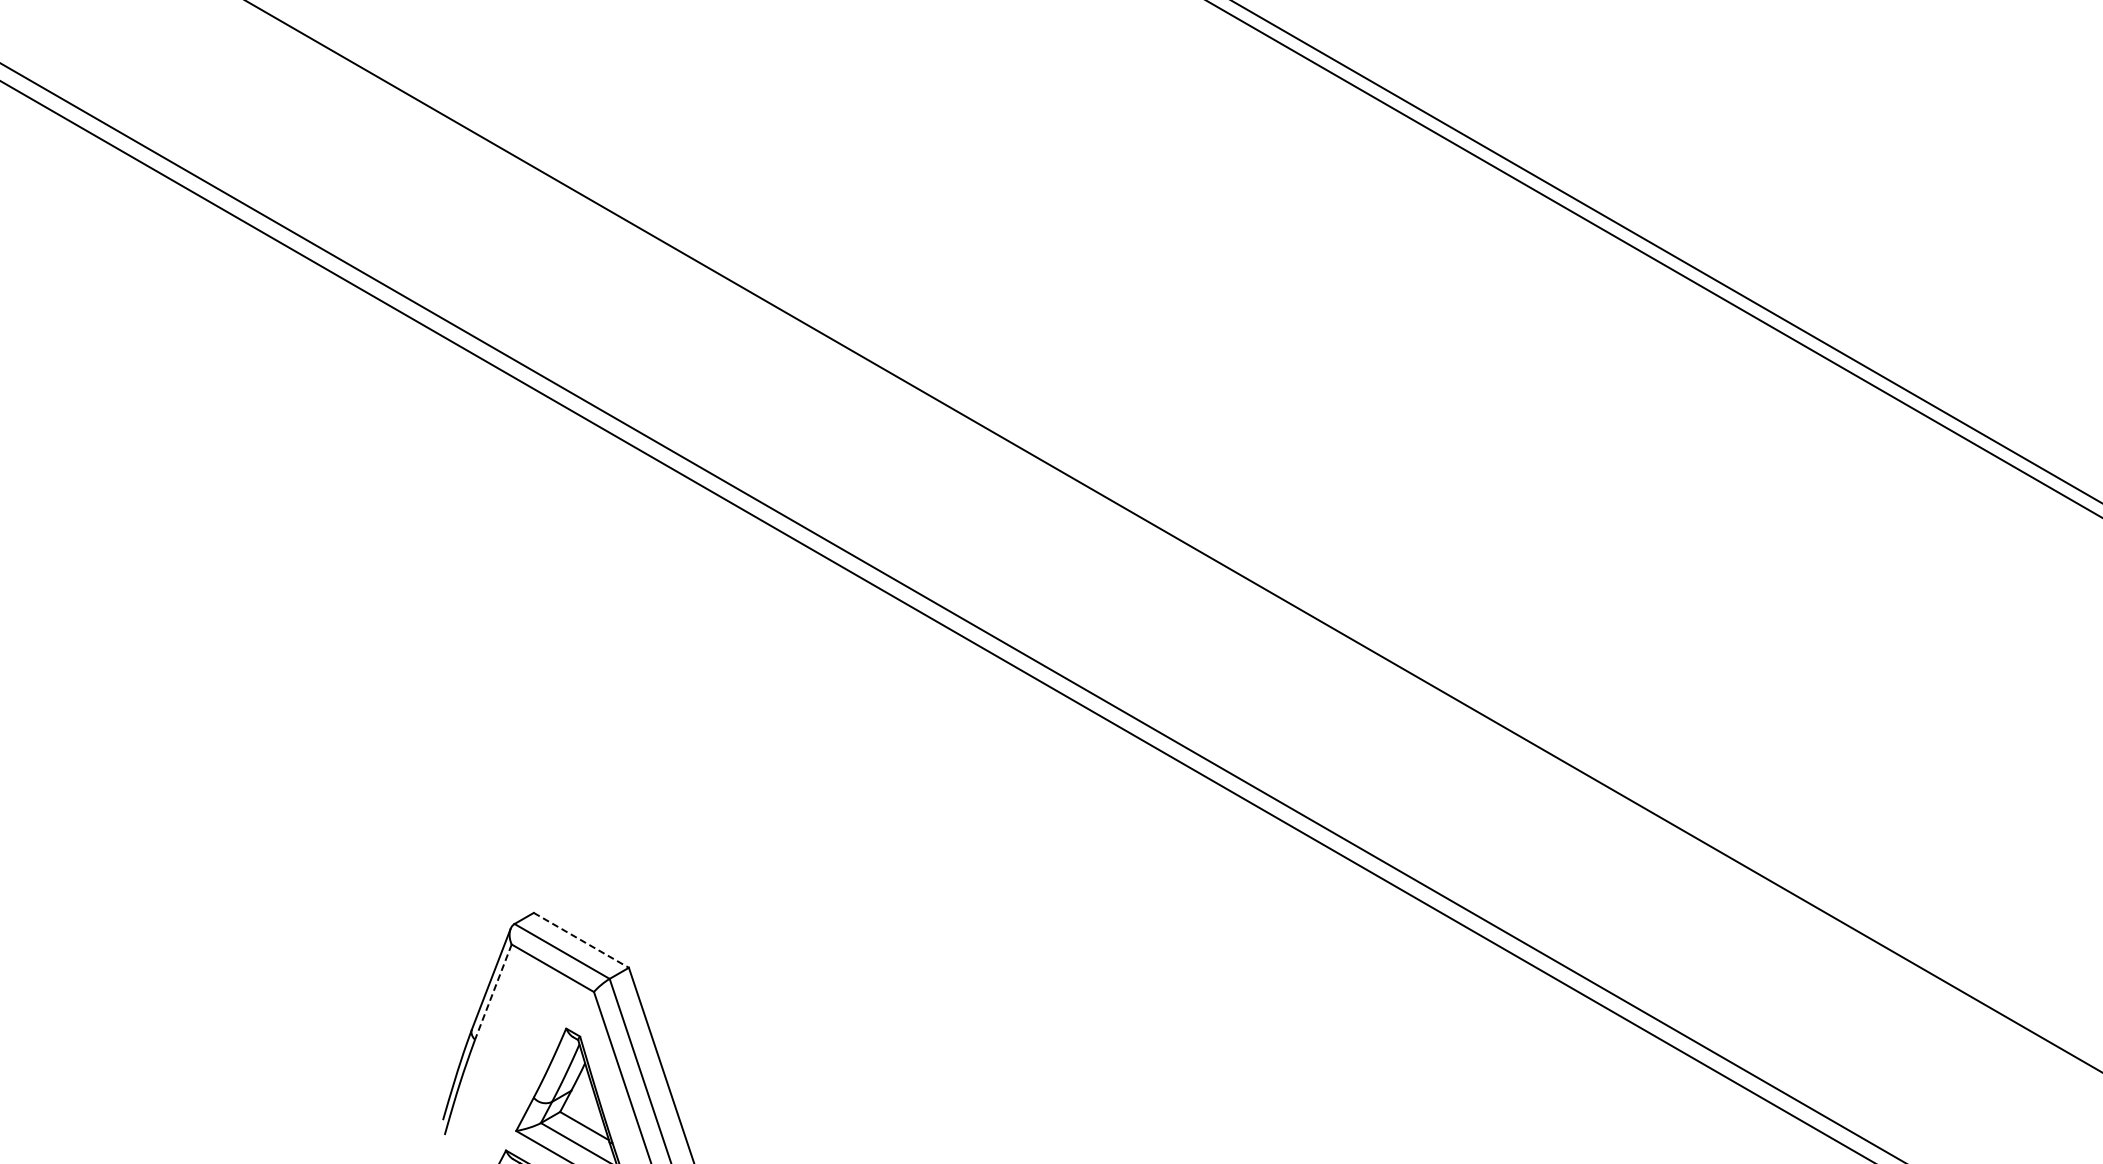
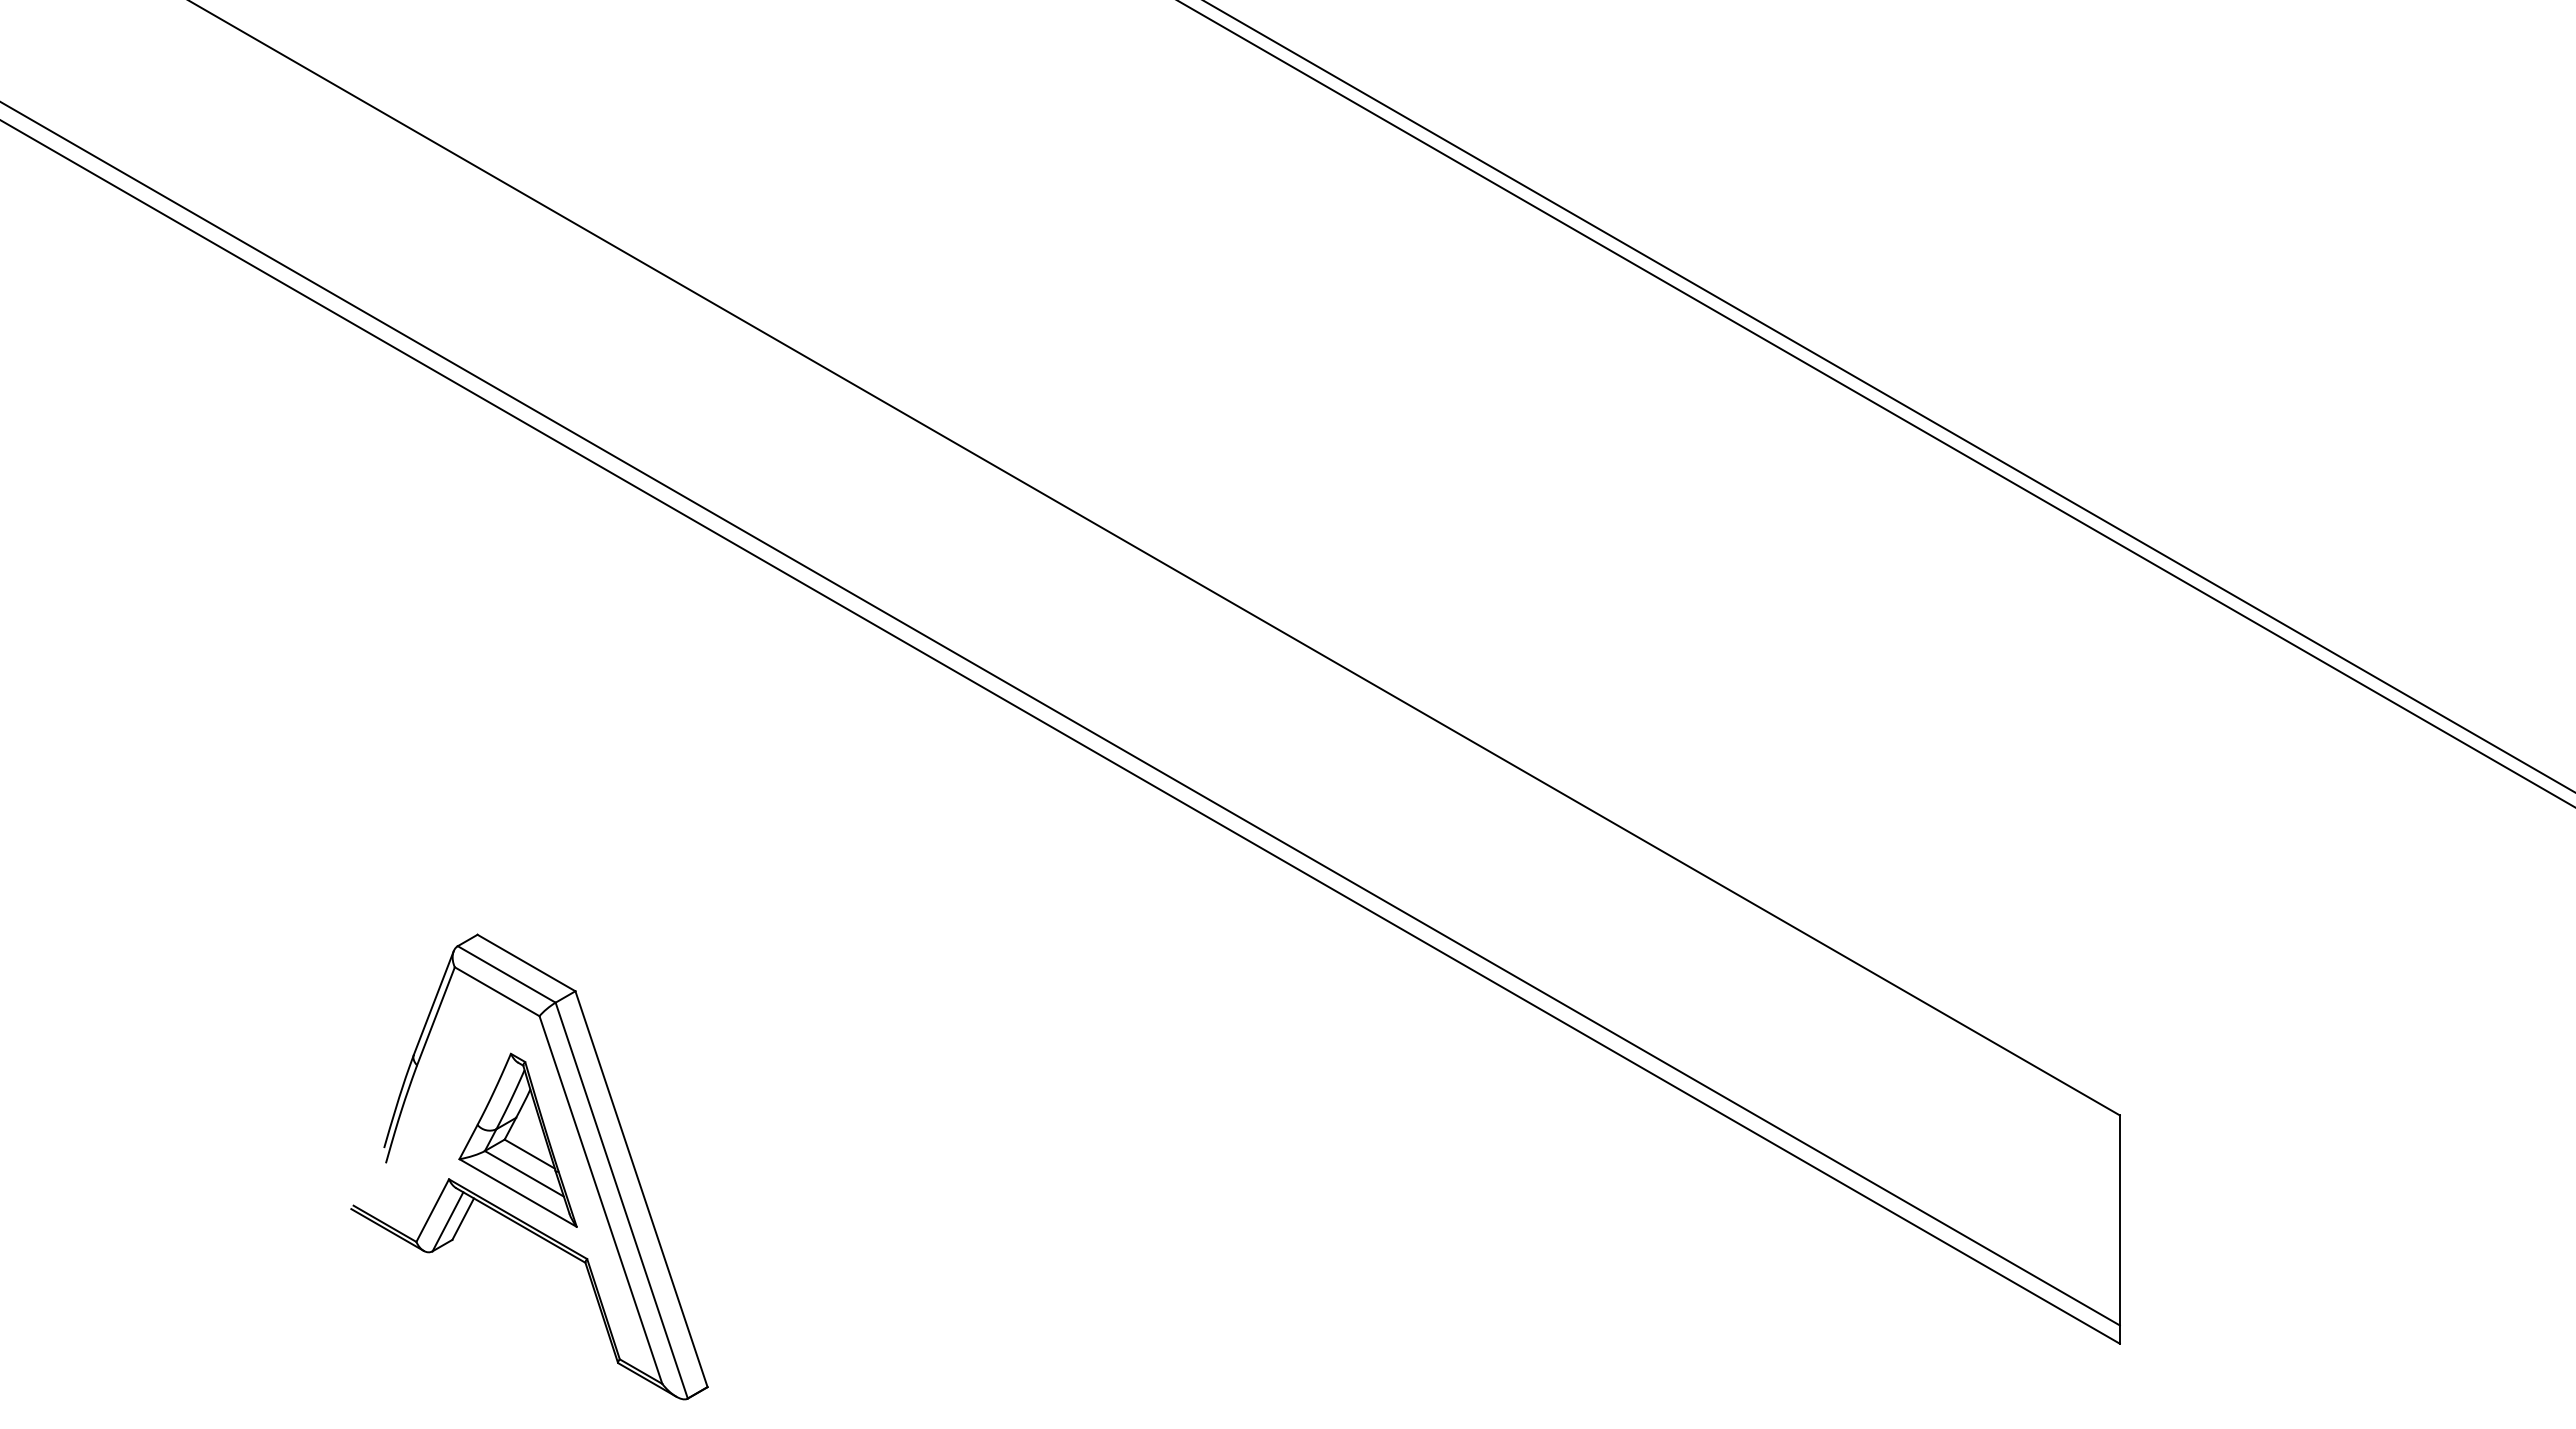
line: (581, 940) -> (526, 963), dashed -> solid
line: (492, 992) -> (435, 1016), dashed -> solid

